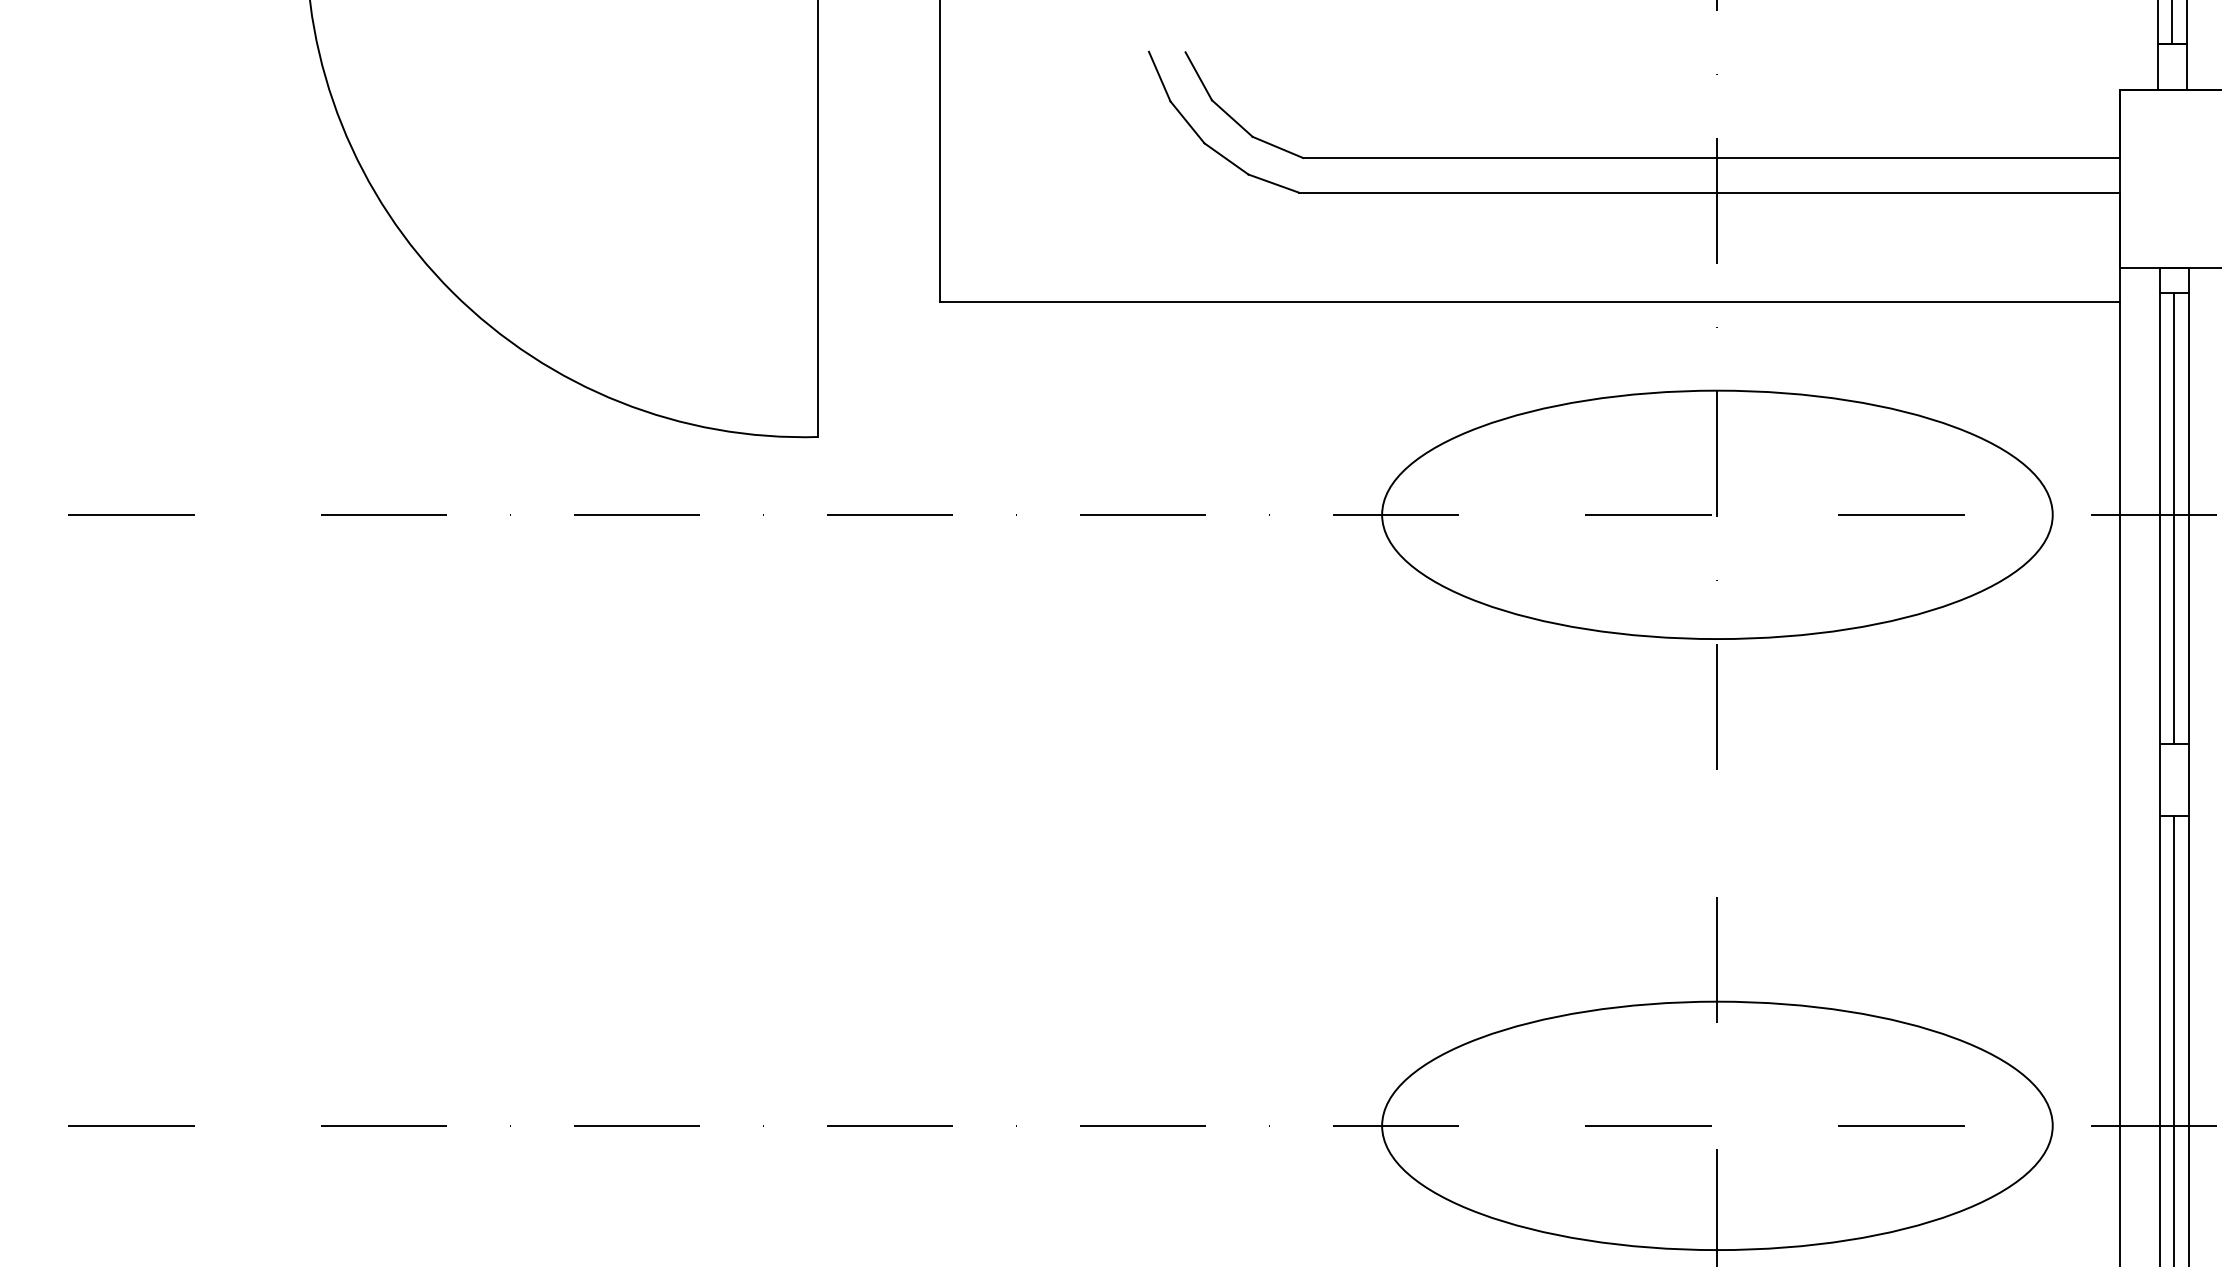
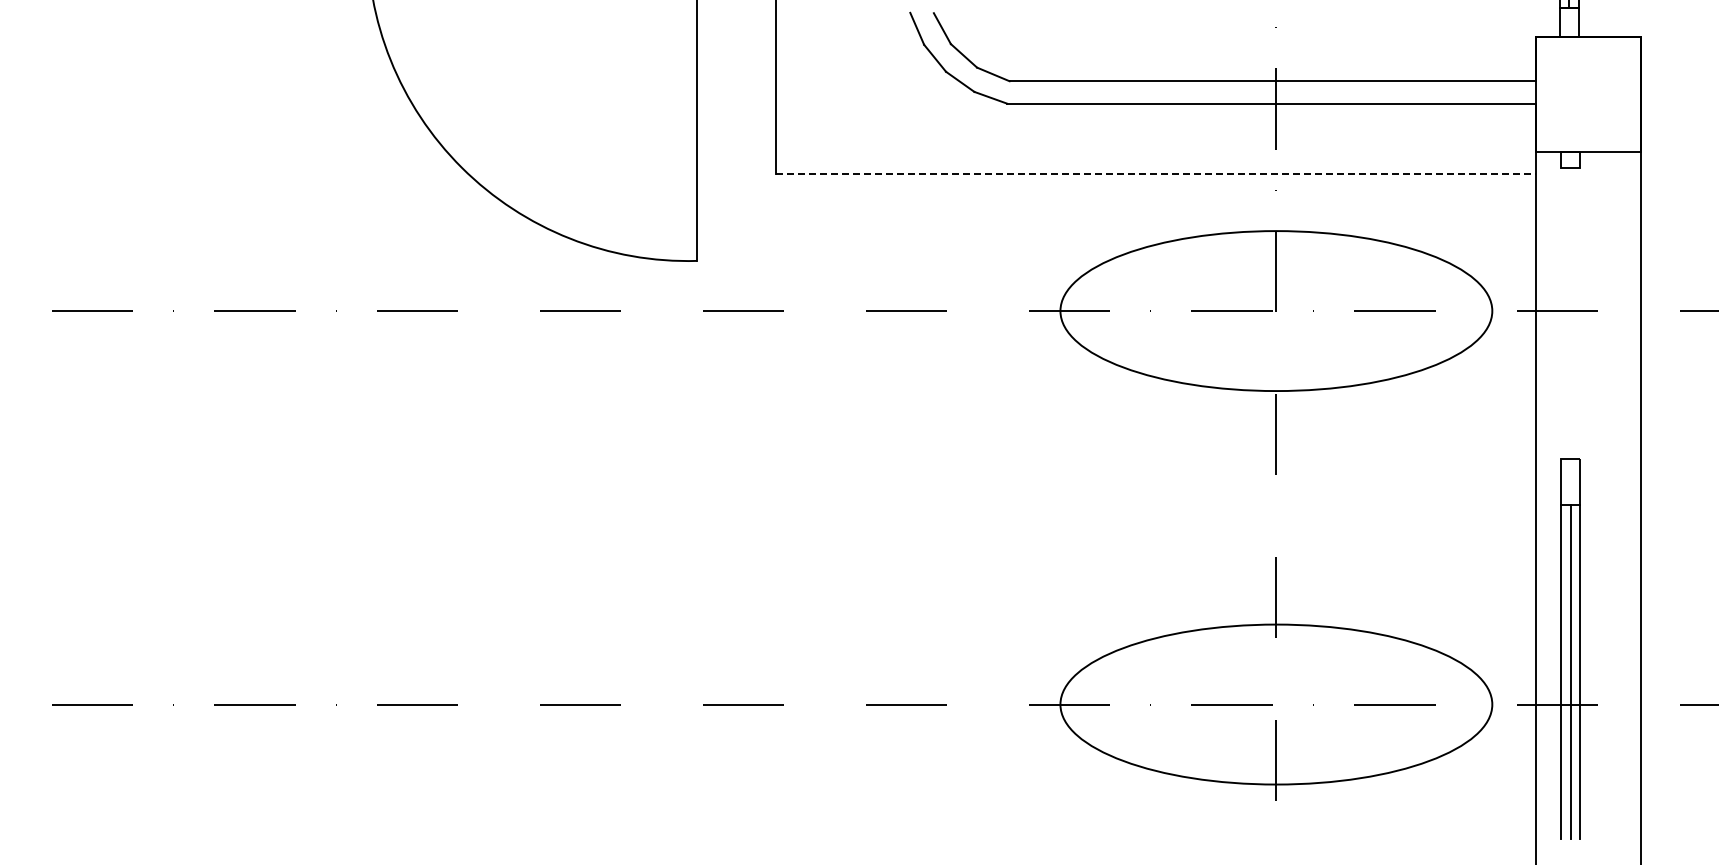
line: (1529, 302) -> (1155, 174), solid -> dashed
line: (2160, 517) -> (1561, 312), removed
line: (2174, 517) -> (1570, 312), removed
line: (2189, 517) -> (1580, 312), removed

